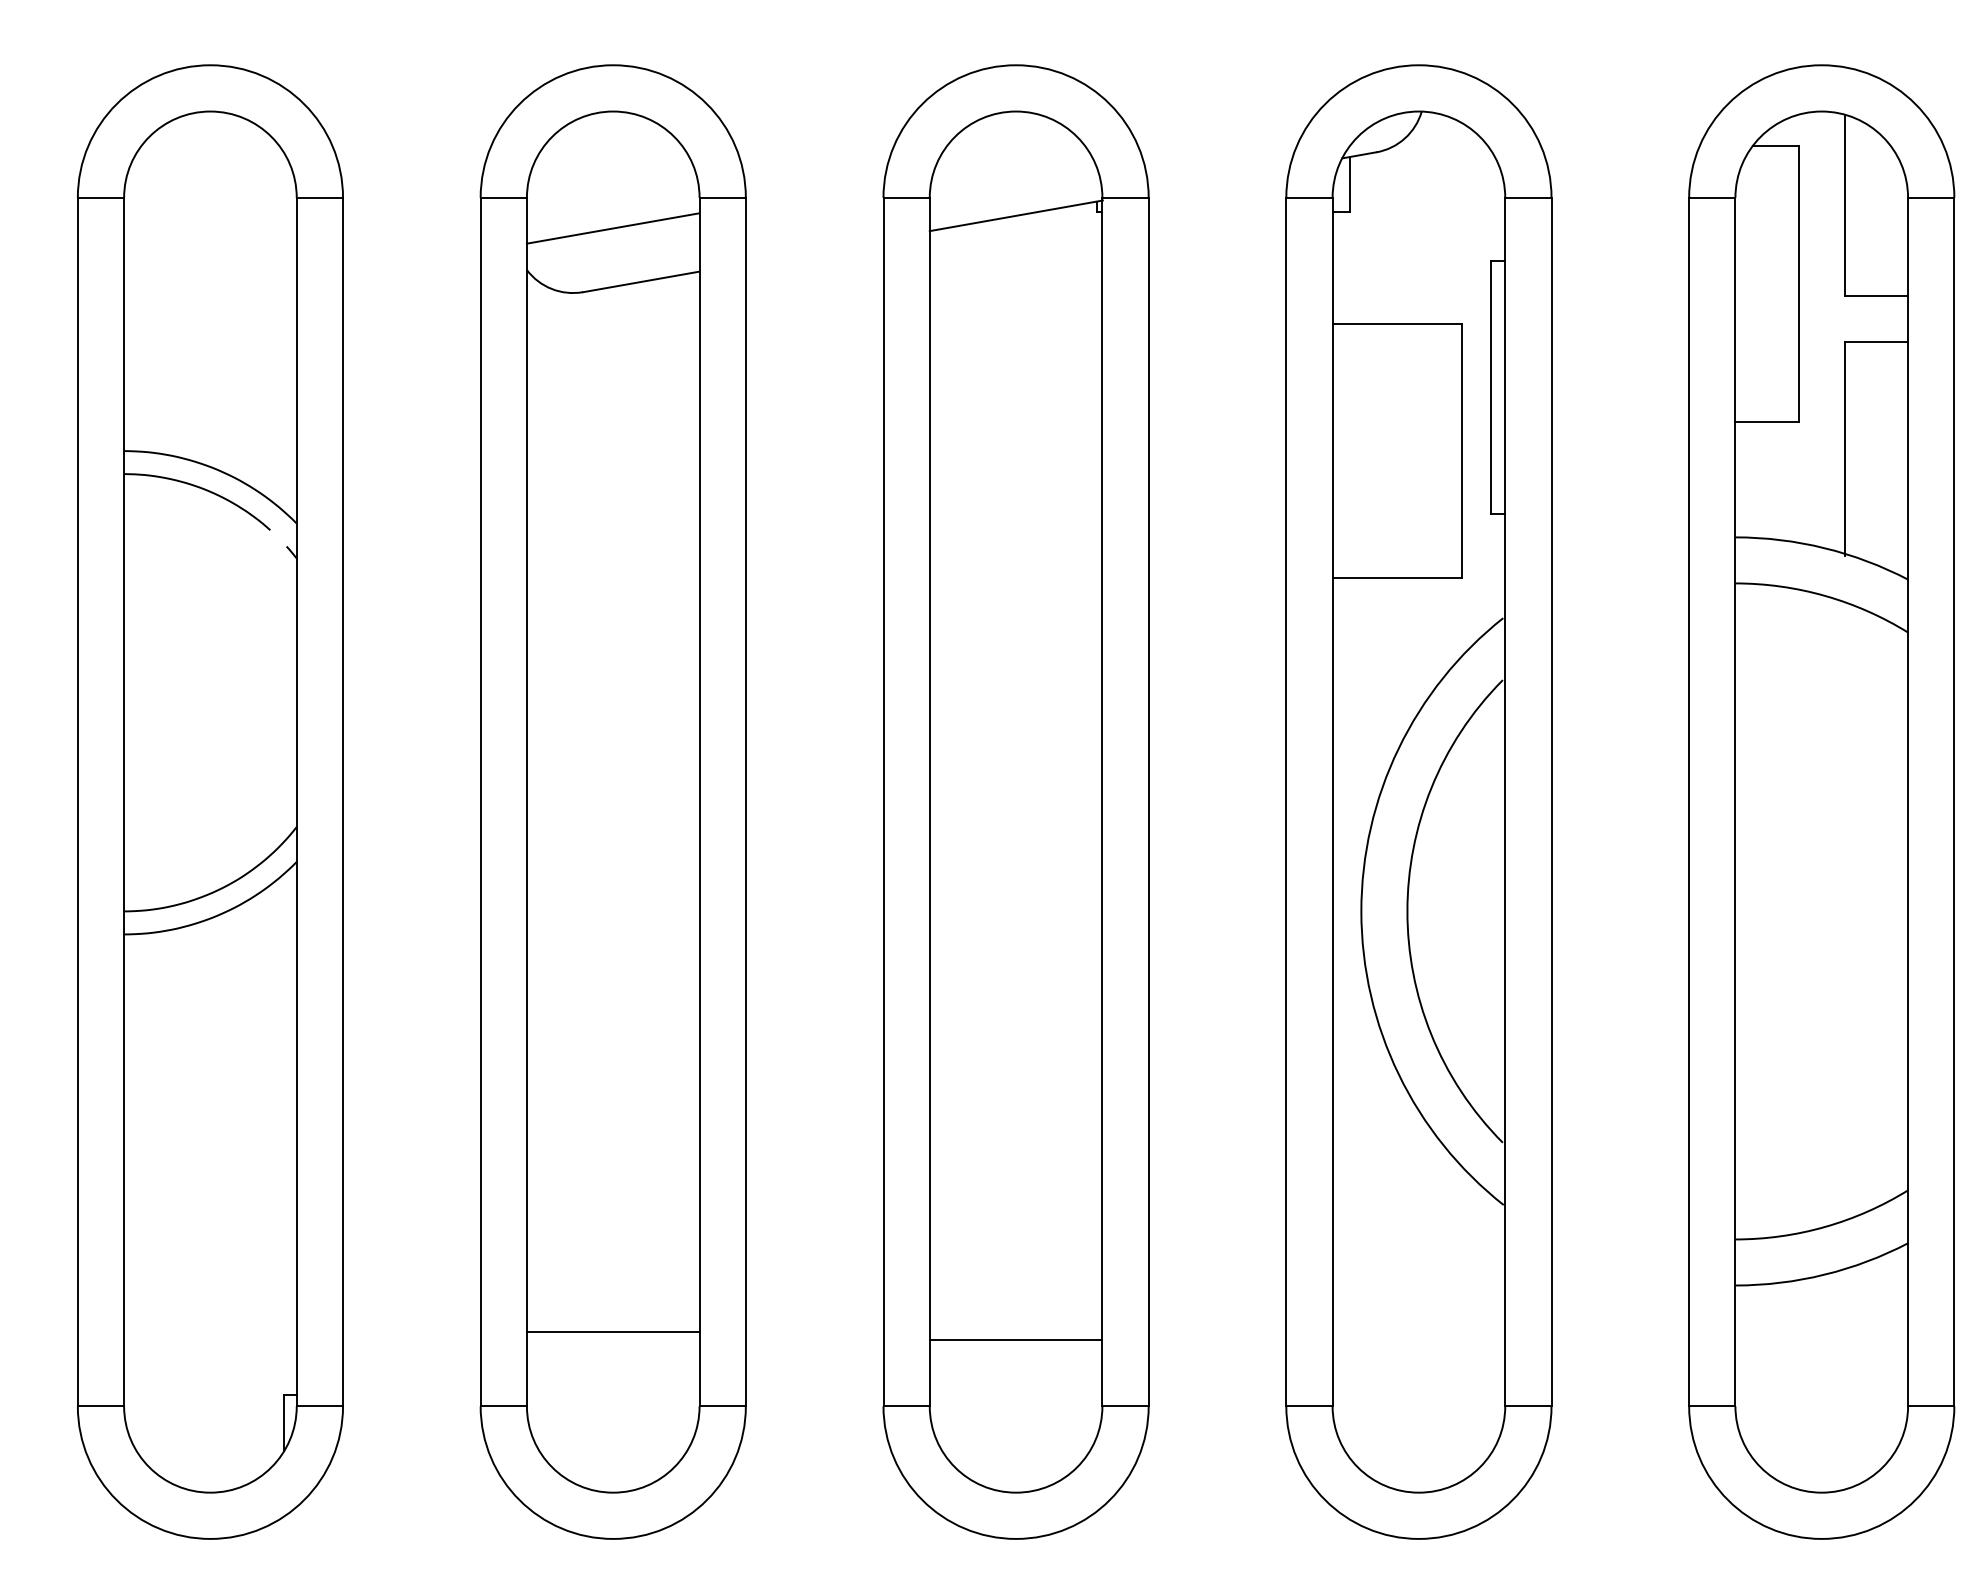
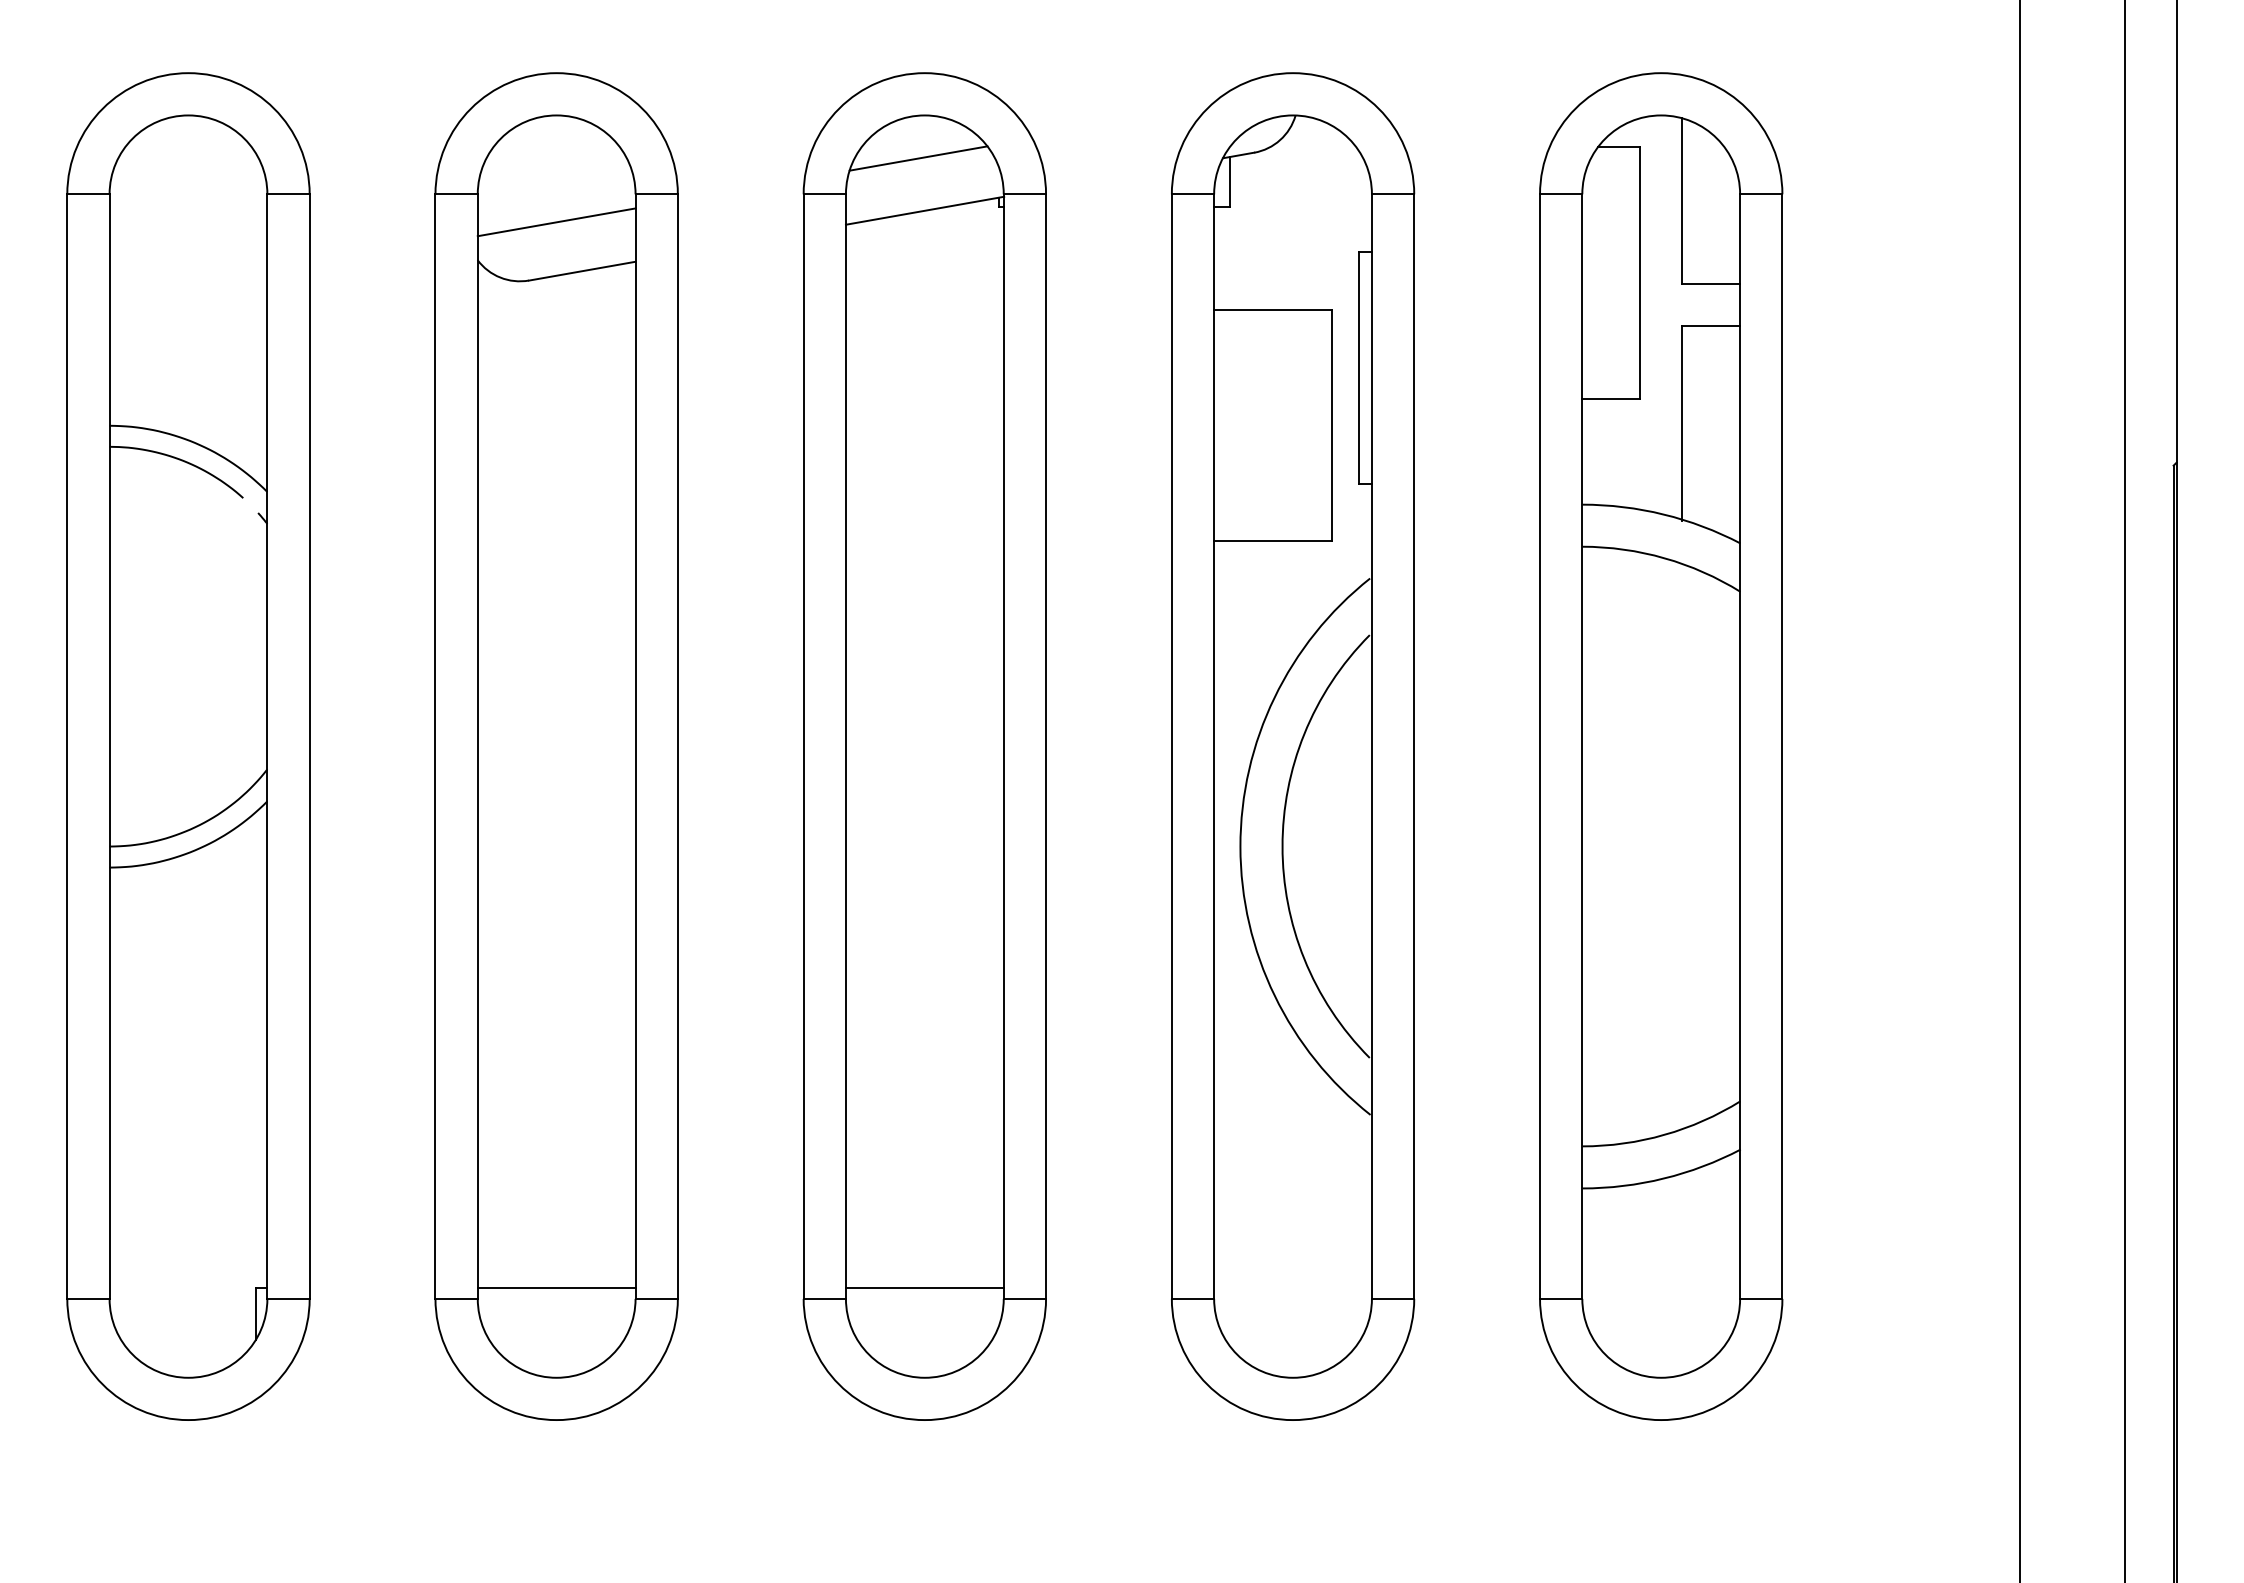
line: (1009, 158) -> (918, 158), added
line: (613, 1332) -> (556, 1288), moved
line: (1015, 1340) -> (924, 1288), moved

